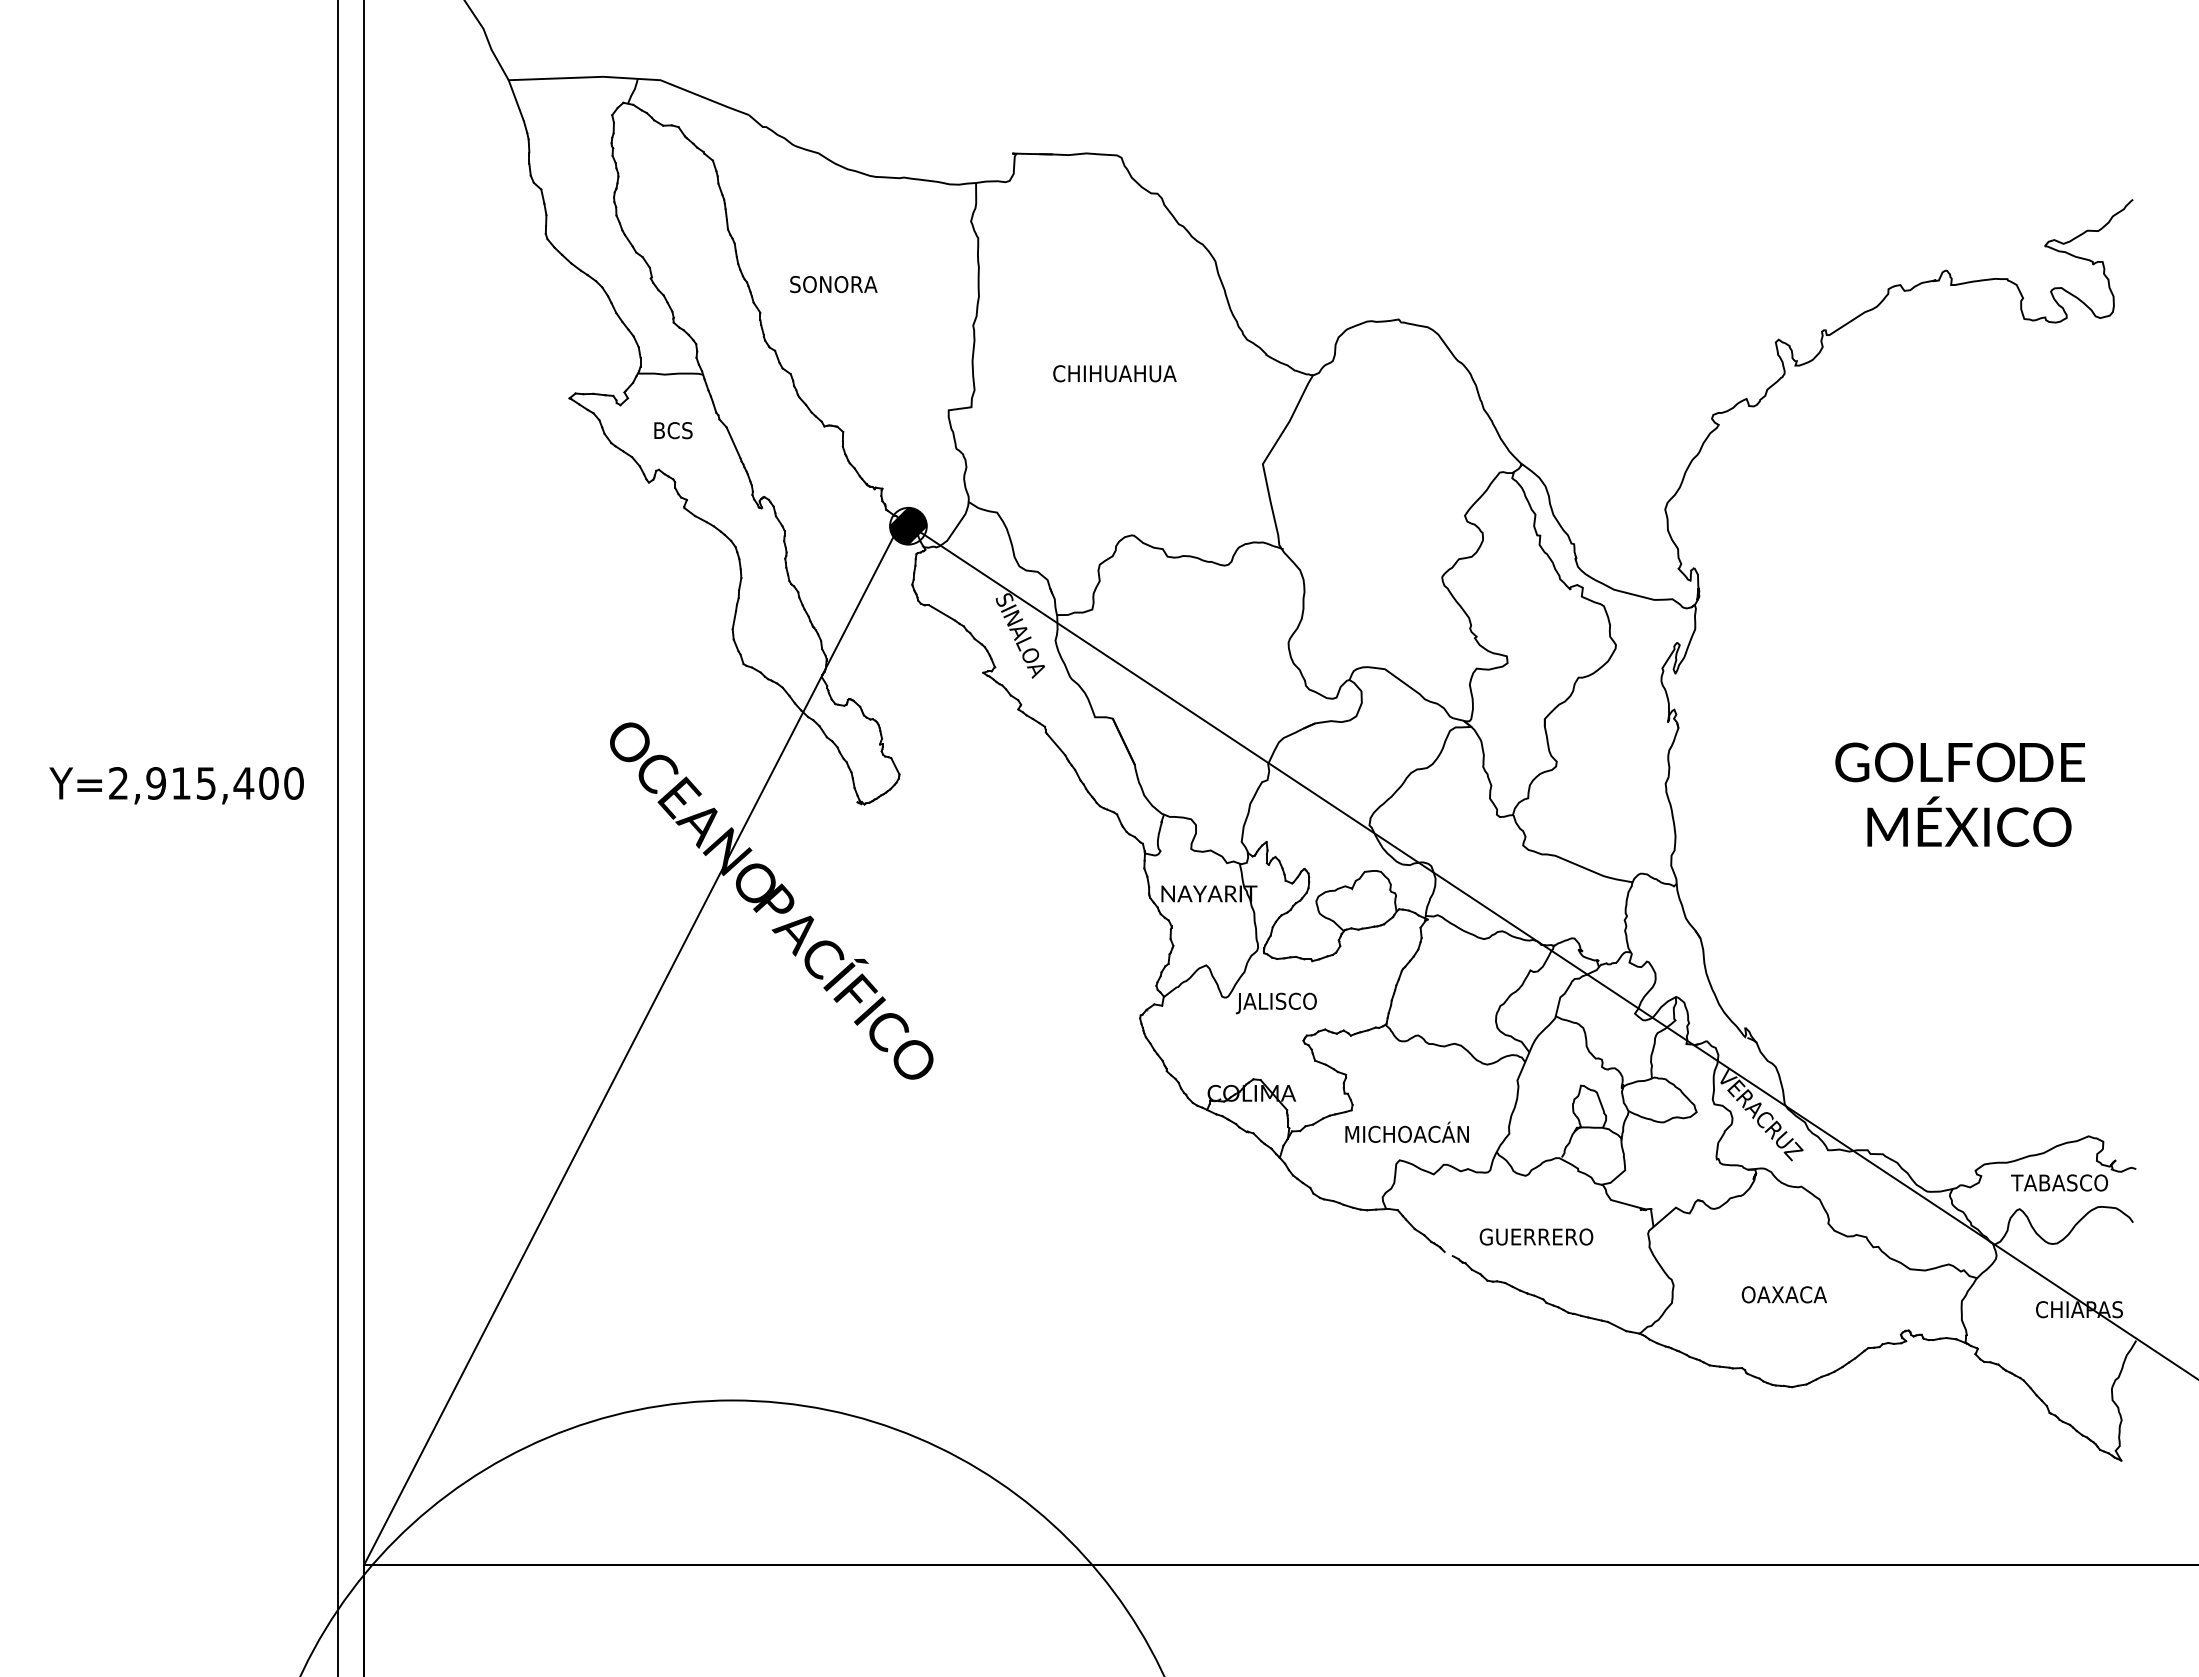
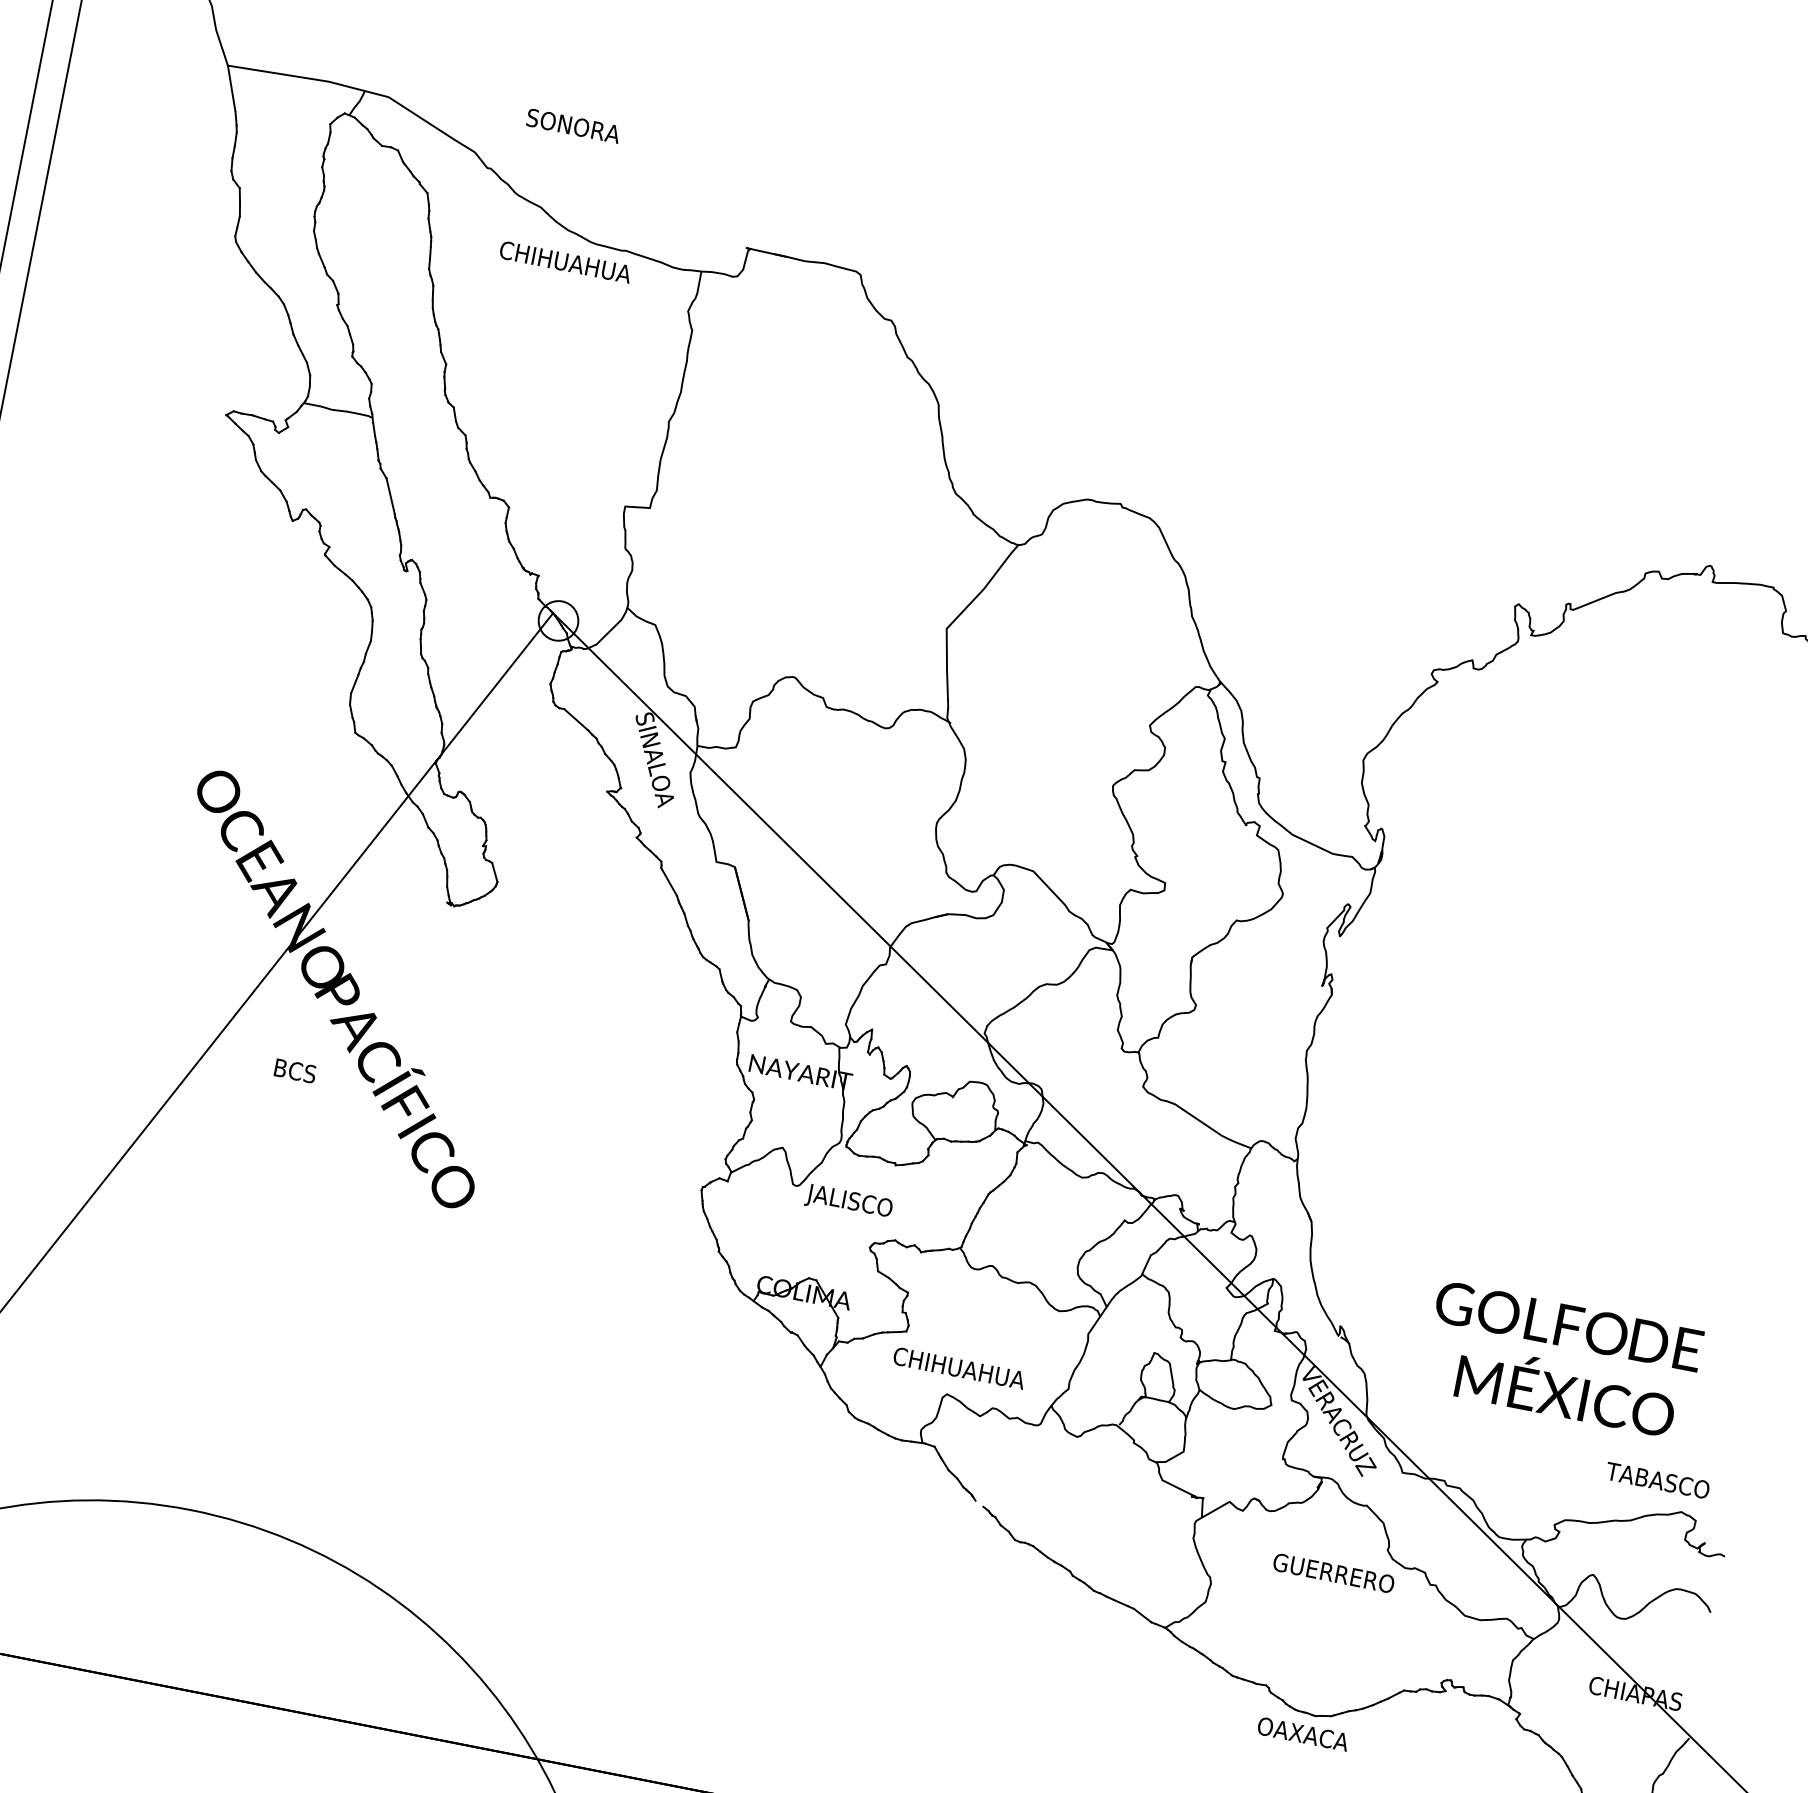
text: (833, 284) -> (573, 126), moved
text: (1114, 373) -> (565, 261), moved
text: (673, 430) -> (295, 1071), moved
hatch: (908, 525) -> (558, 620), removed
text: (1959, 794) -> (1561, 1360), moved
text: (1406, 1131) -> (960, 1365), MICHOACÁN -> CHIHUAHUA
text: (2059, 1182) -> (1657, 1480), moved
text: (1536, 1236) -> (1333, 1572), moved
text: (1783, 1294) -> (1302, 1733), moved

